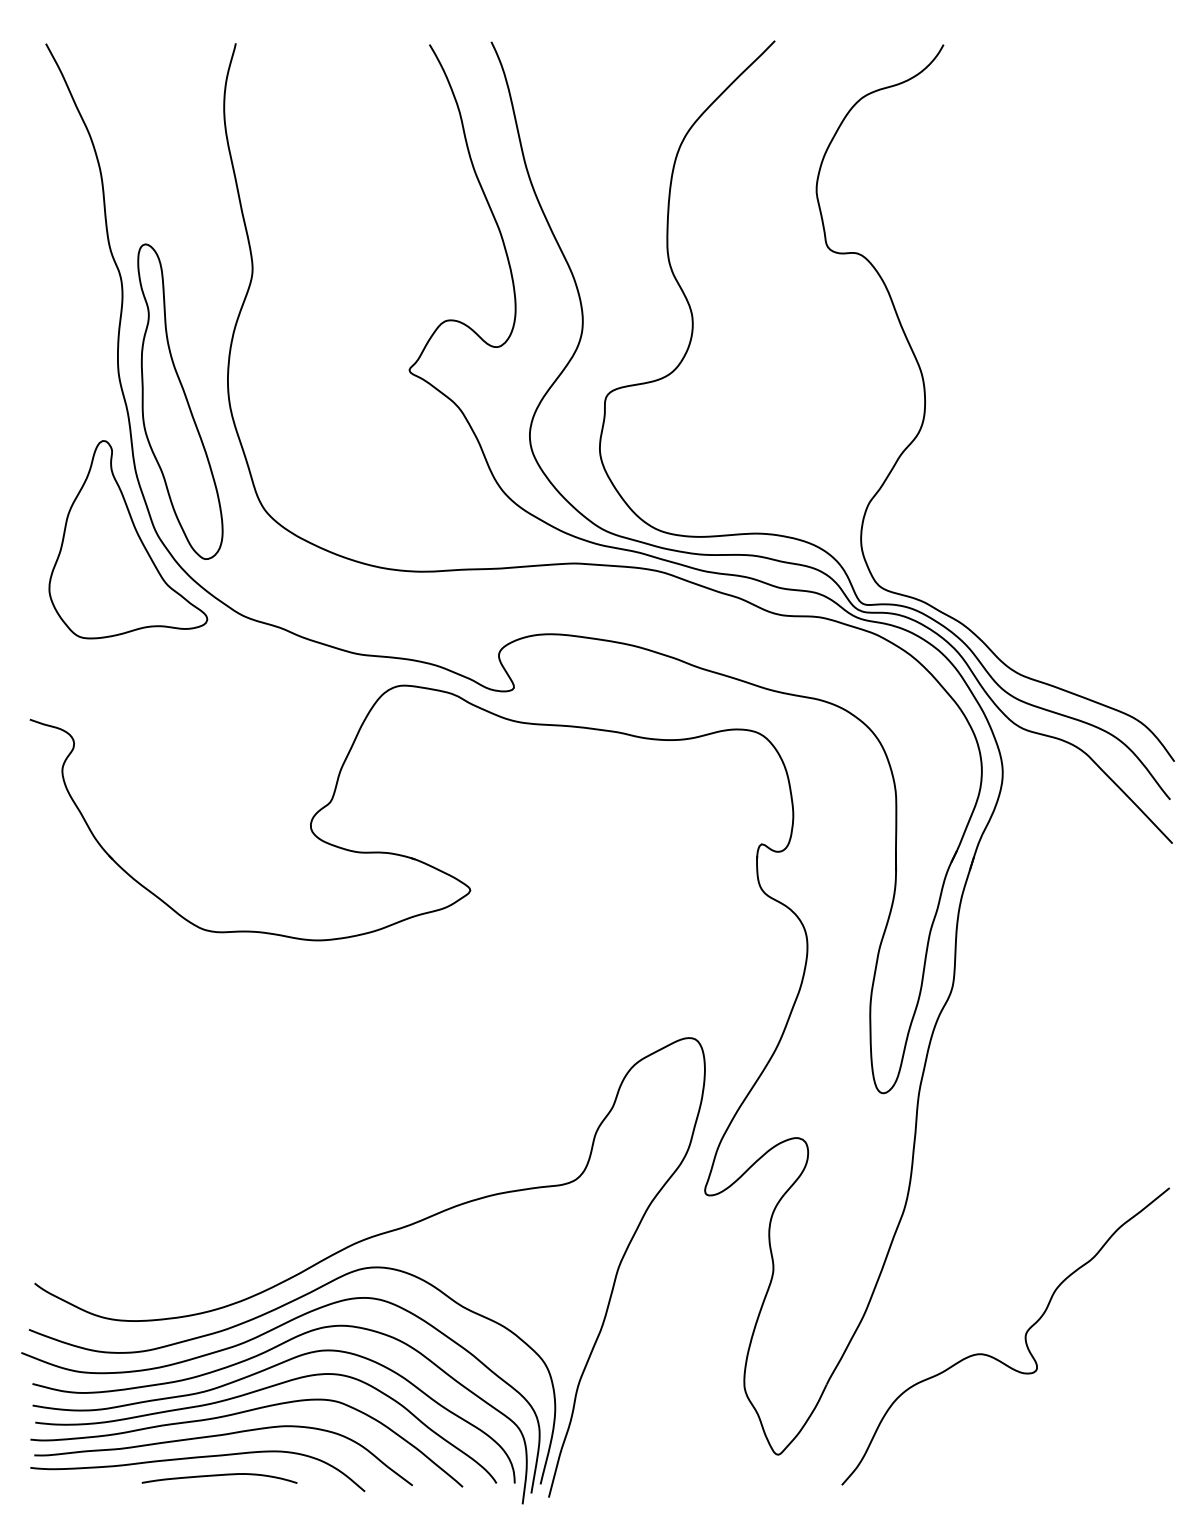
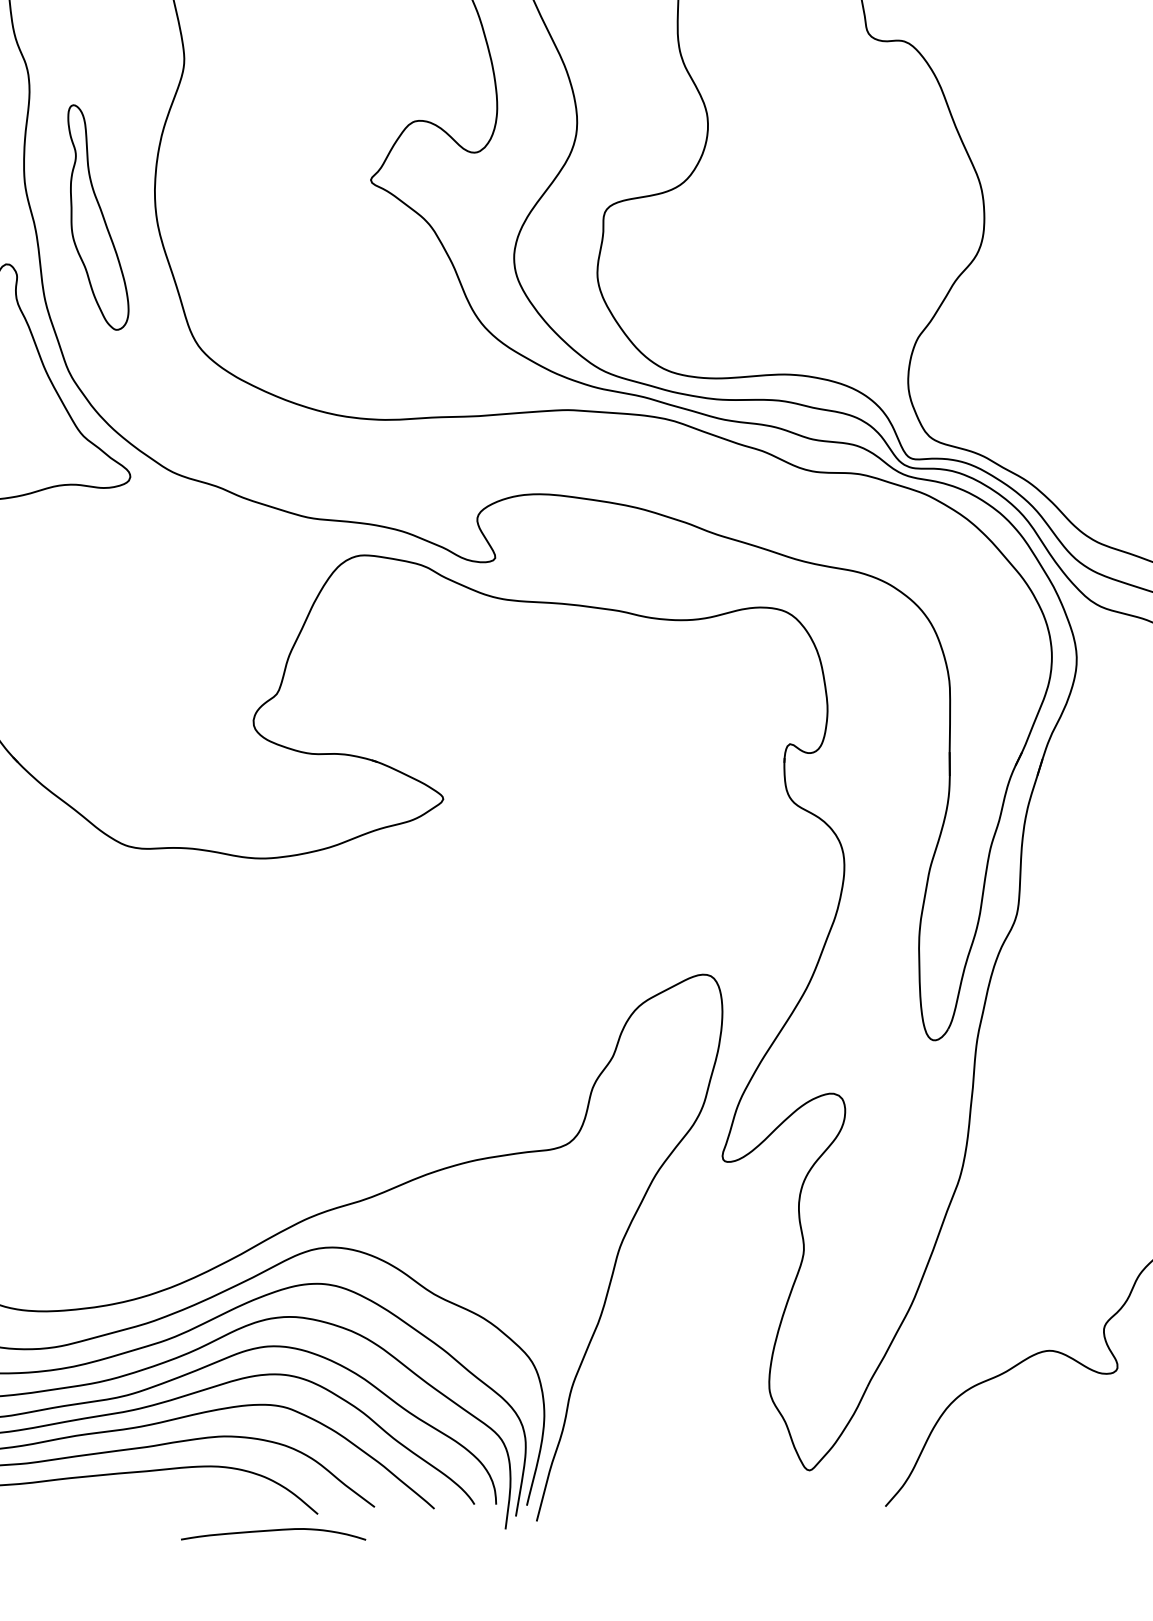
part: (180, 401) -> (98, 217), size x0.6
curve: (218, 1476) -> (272, 1531), moved

